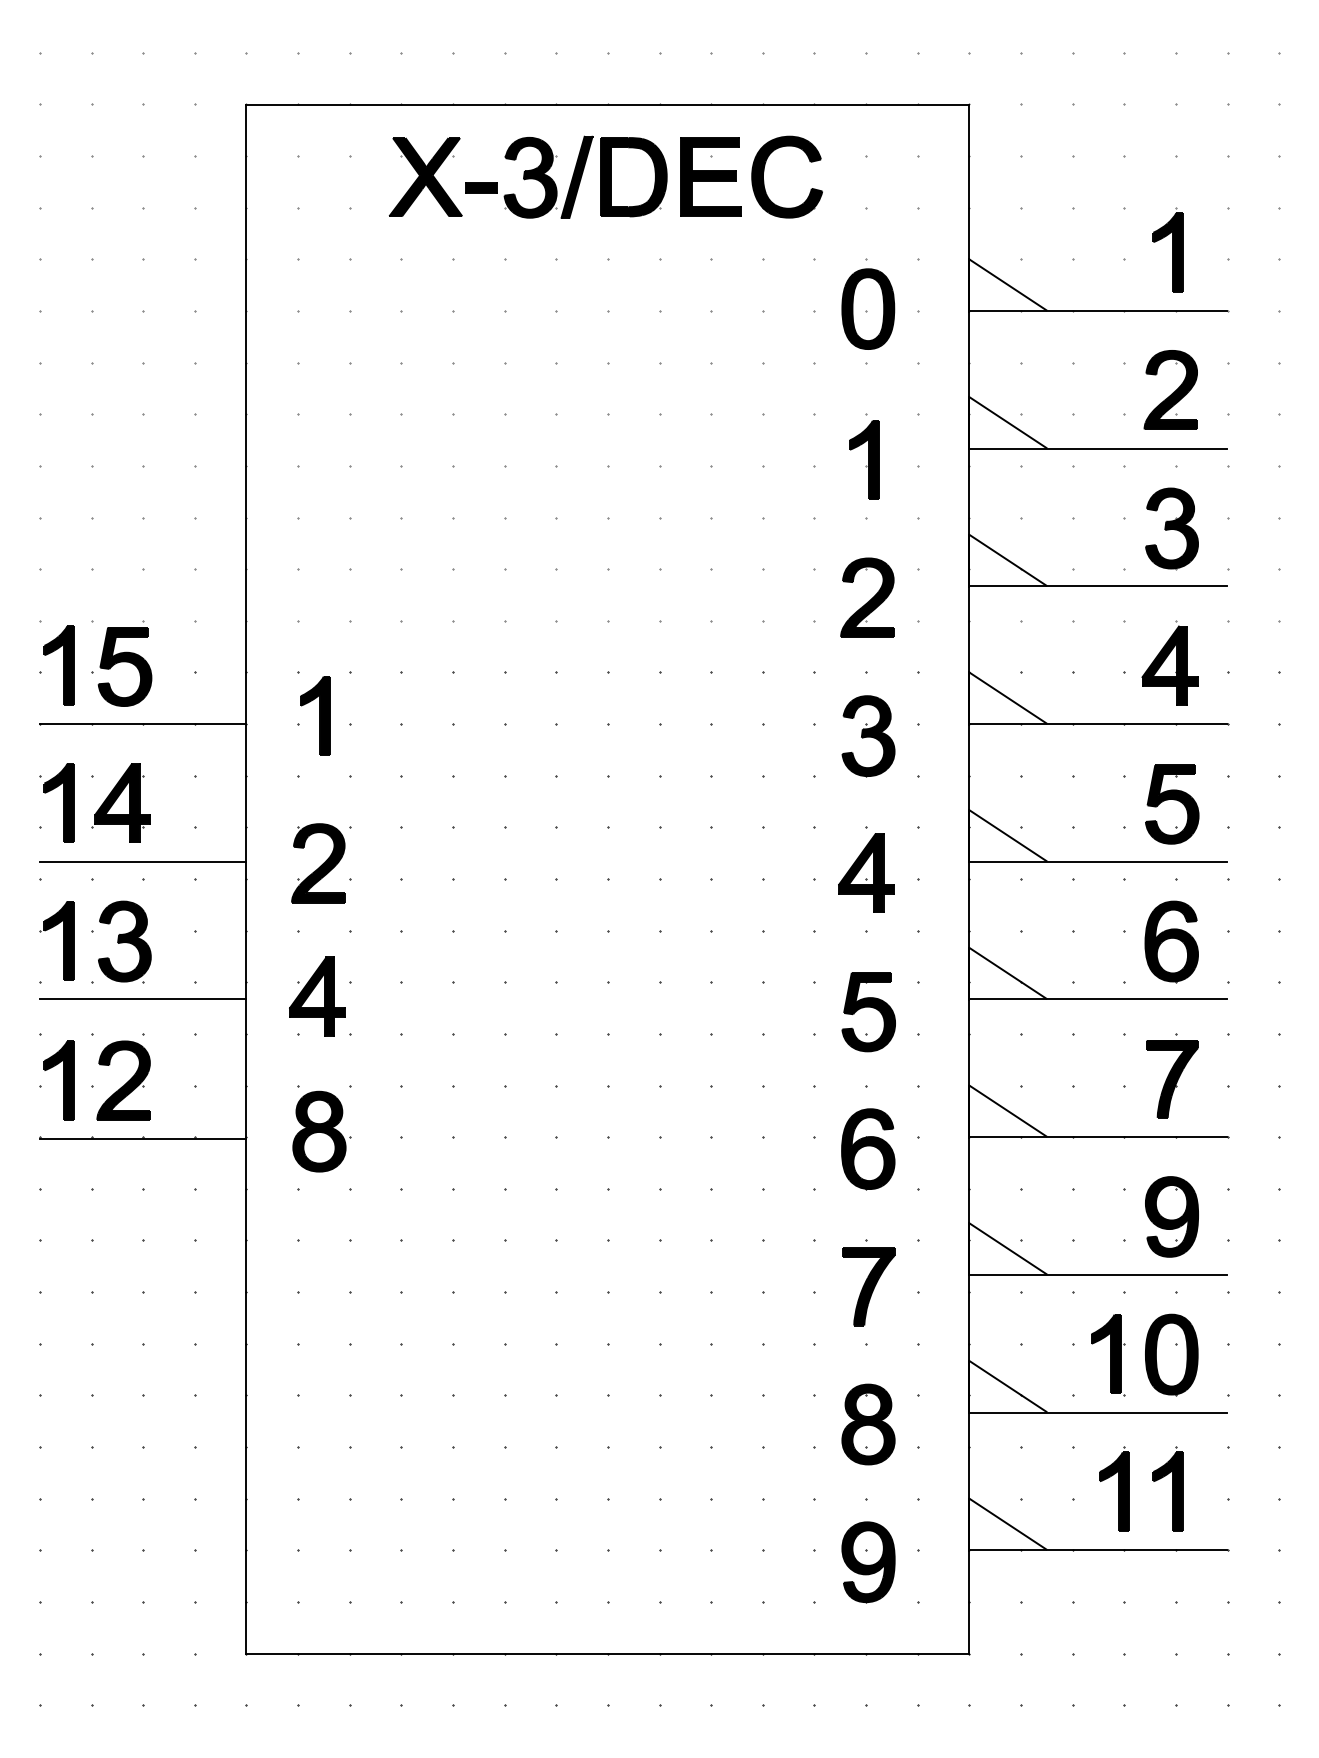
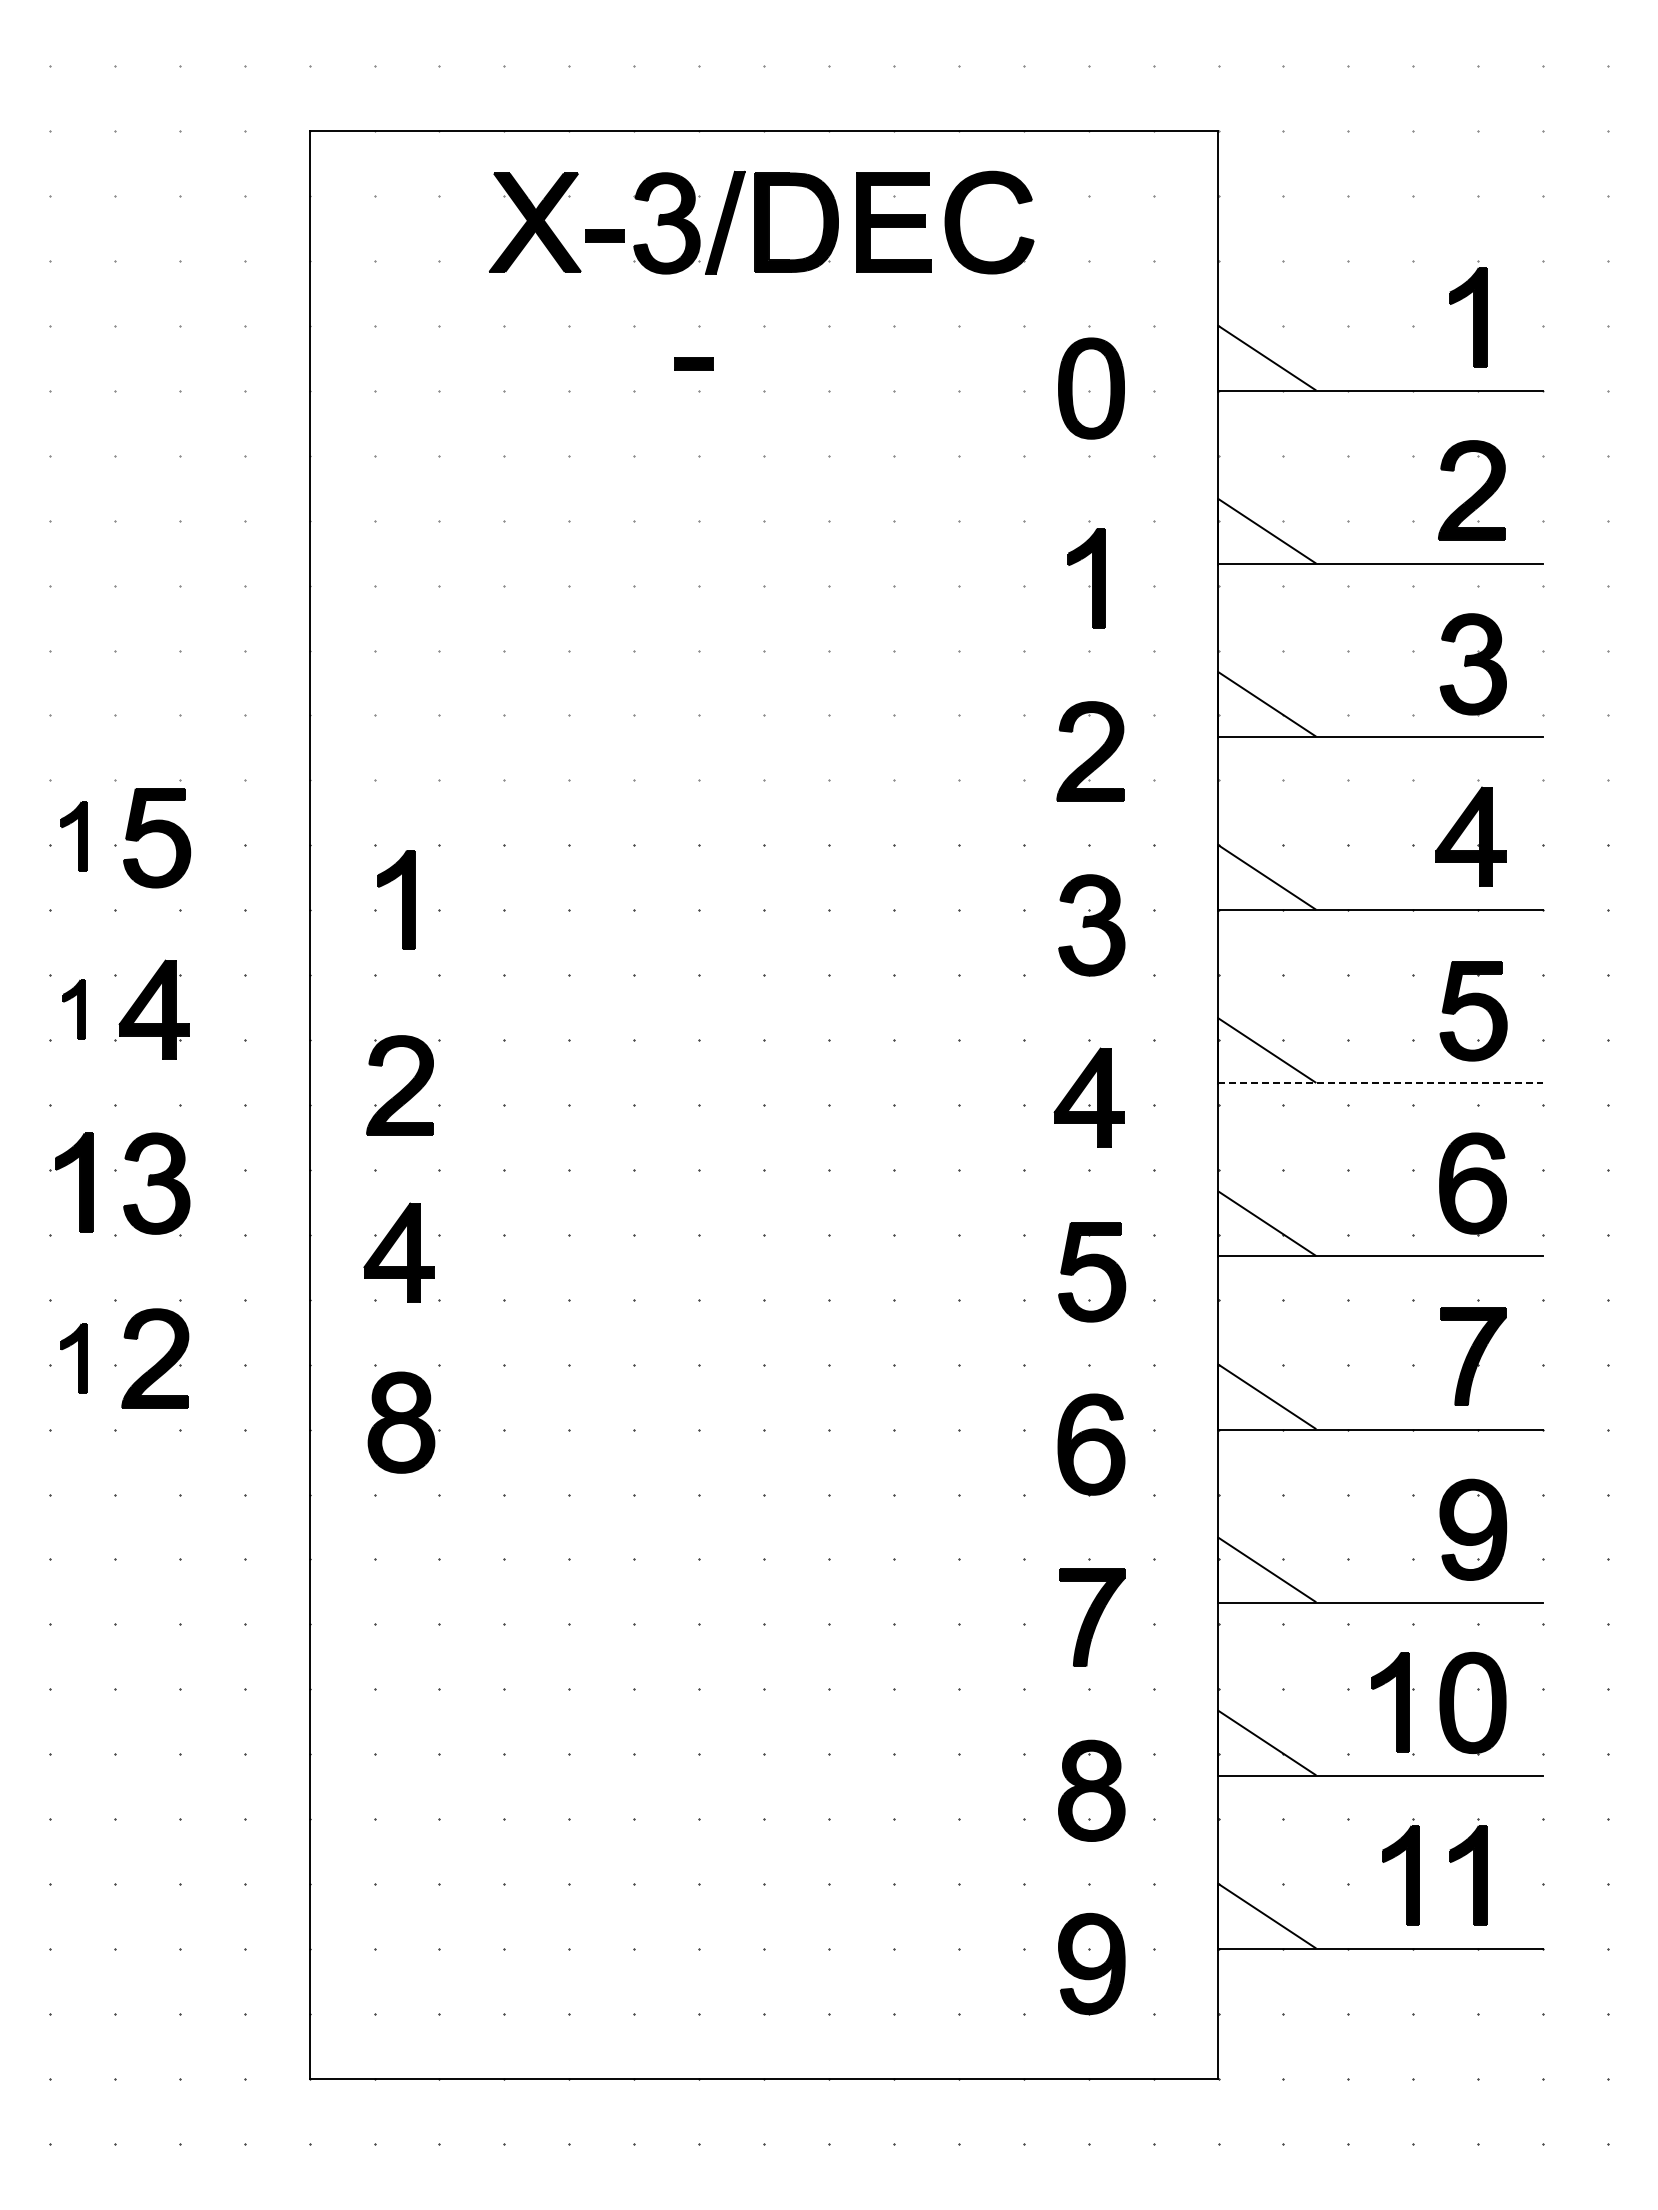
part: (551, 289) -> (693, 363), added
part: (59, 665) -> (74, 836), size x0.7
line: (142, 724) -> (179, 910), removed
part: (59, 803) -> (74, 1009), size x0.6
line: (142, 861) -> (179, 1083), removed
line: (1098, 861) -> (1381, 1083), solid -> dashed
line: (142, 999) -> (179, 1256), removed
part: (59, 1080) -> (74, 1358), size x0.7
line: (142, 1139) -> (179, 1432), removed

